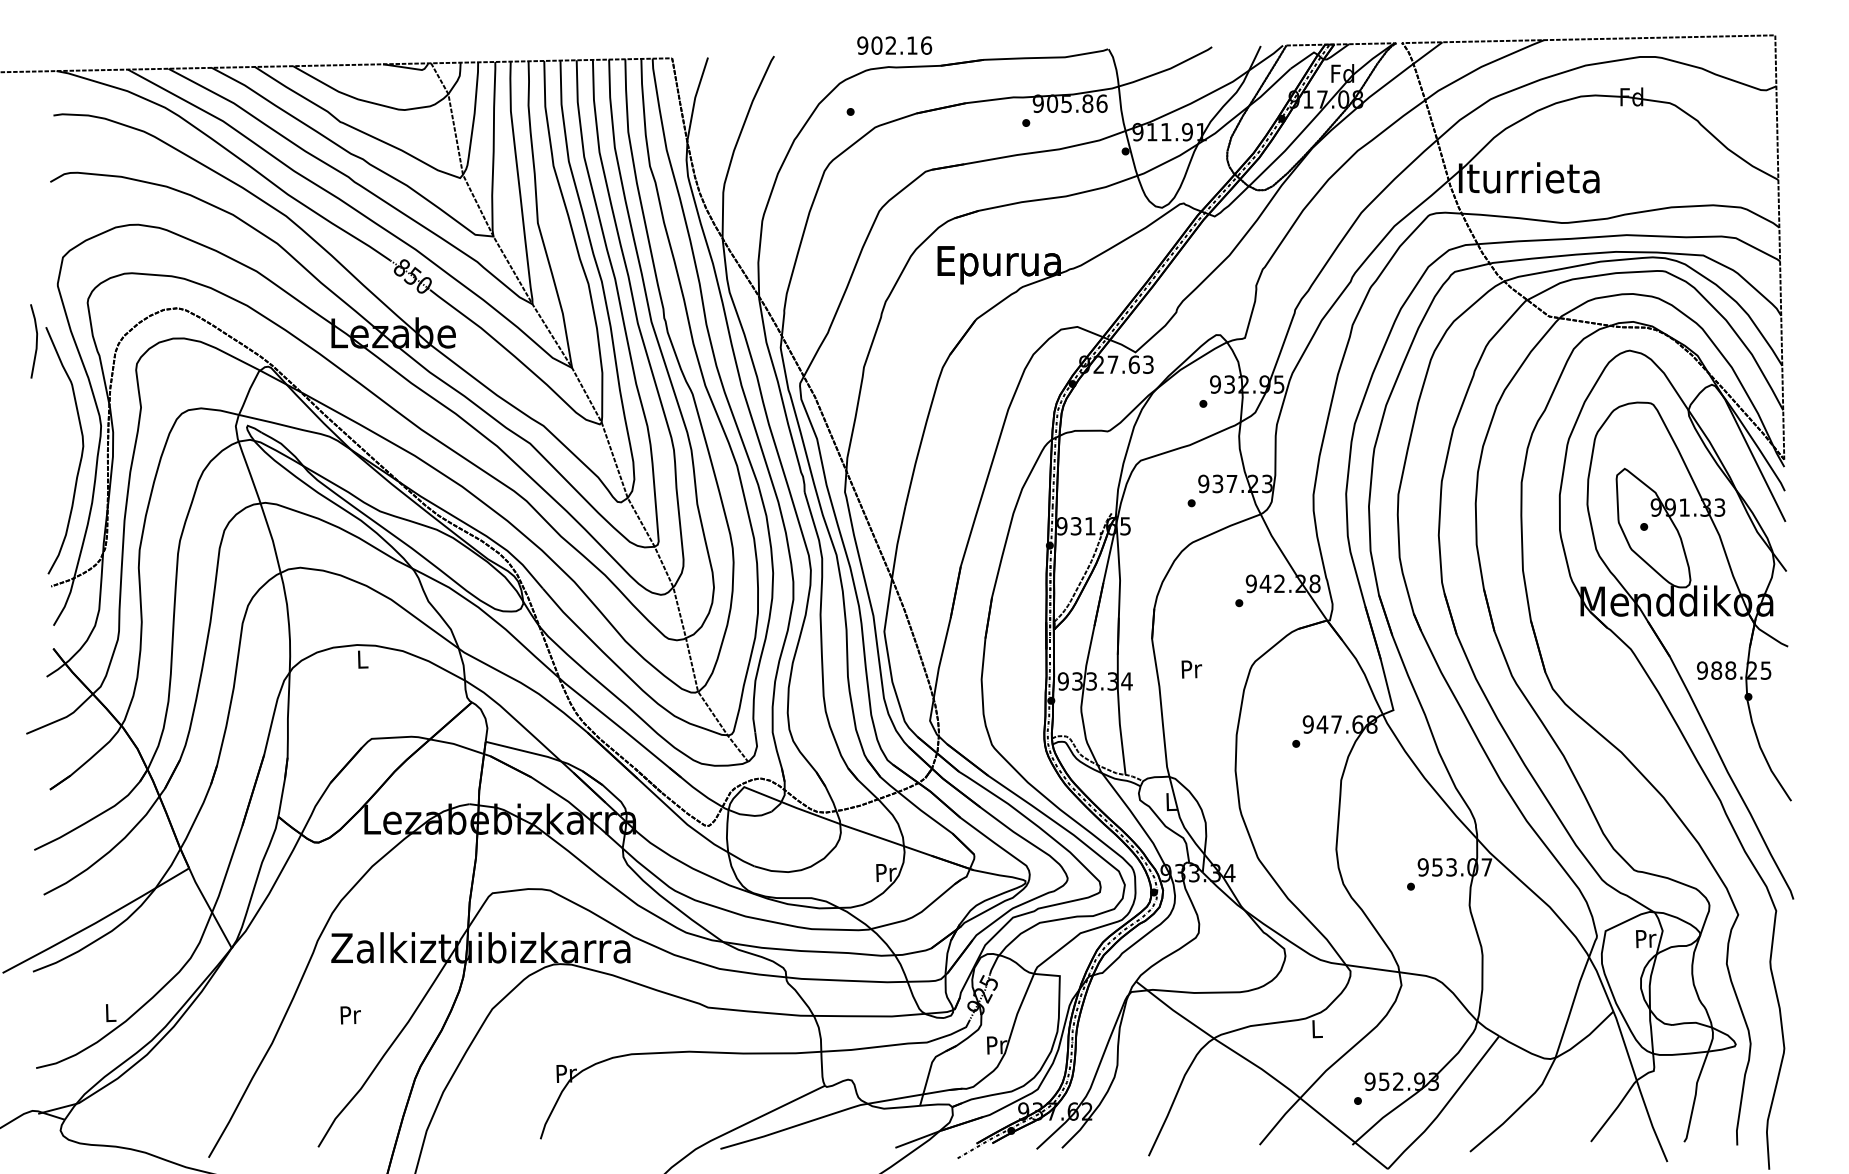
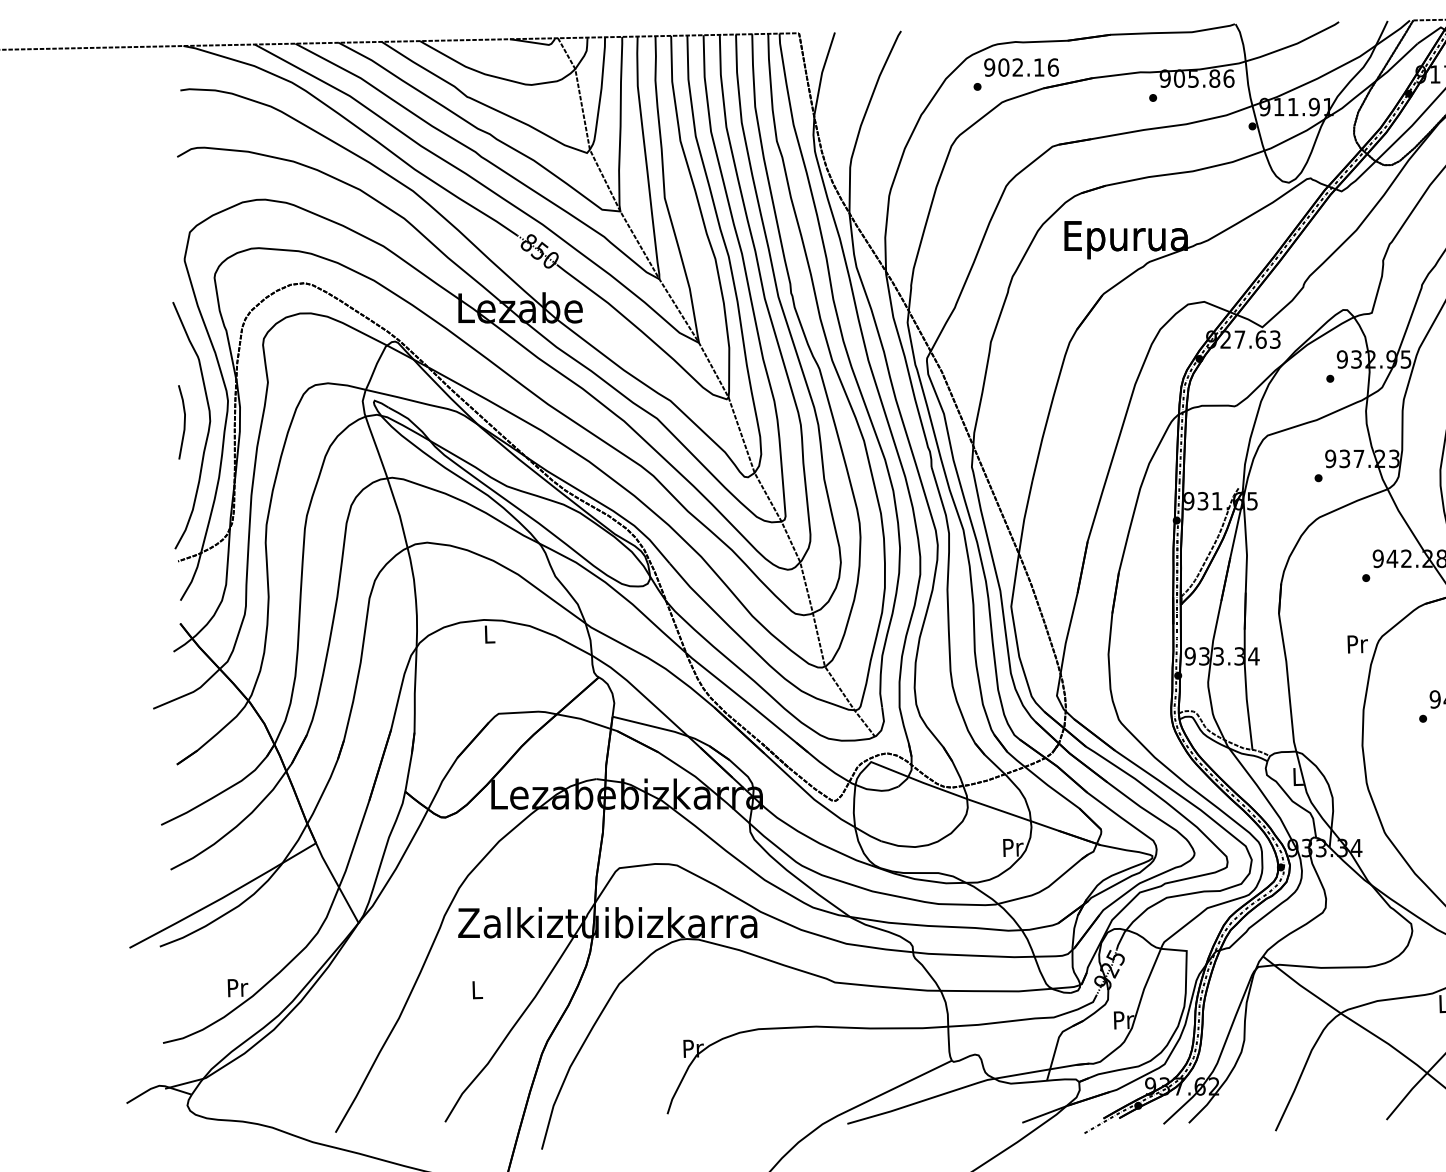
text: (894, 45) -> (1021, 67), moved
line: (35, 343) -> (183, 424), moved
text: (1191, 669) -> (1357, 644), moved
text: (110, 1013) -> (237, 988), L -> Pr
text: (350, 1015) -> (477, 990), Pr -> L

